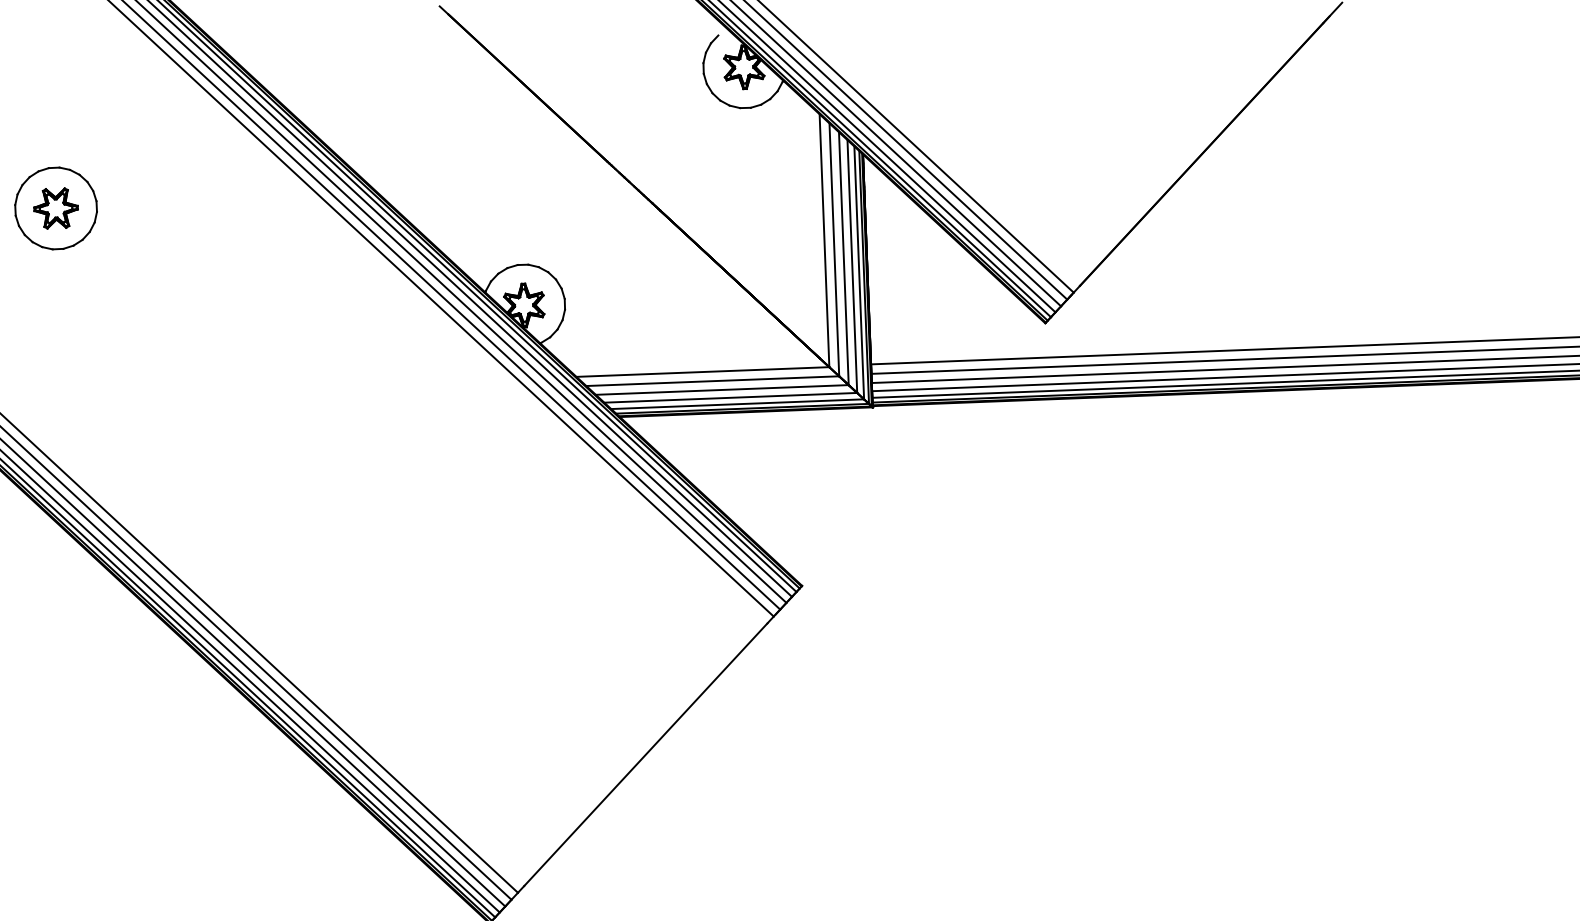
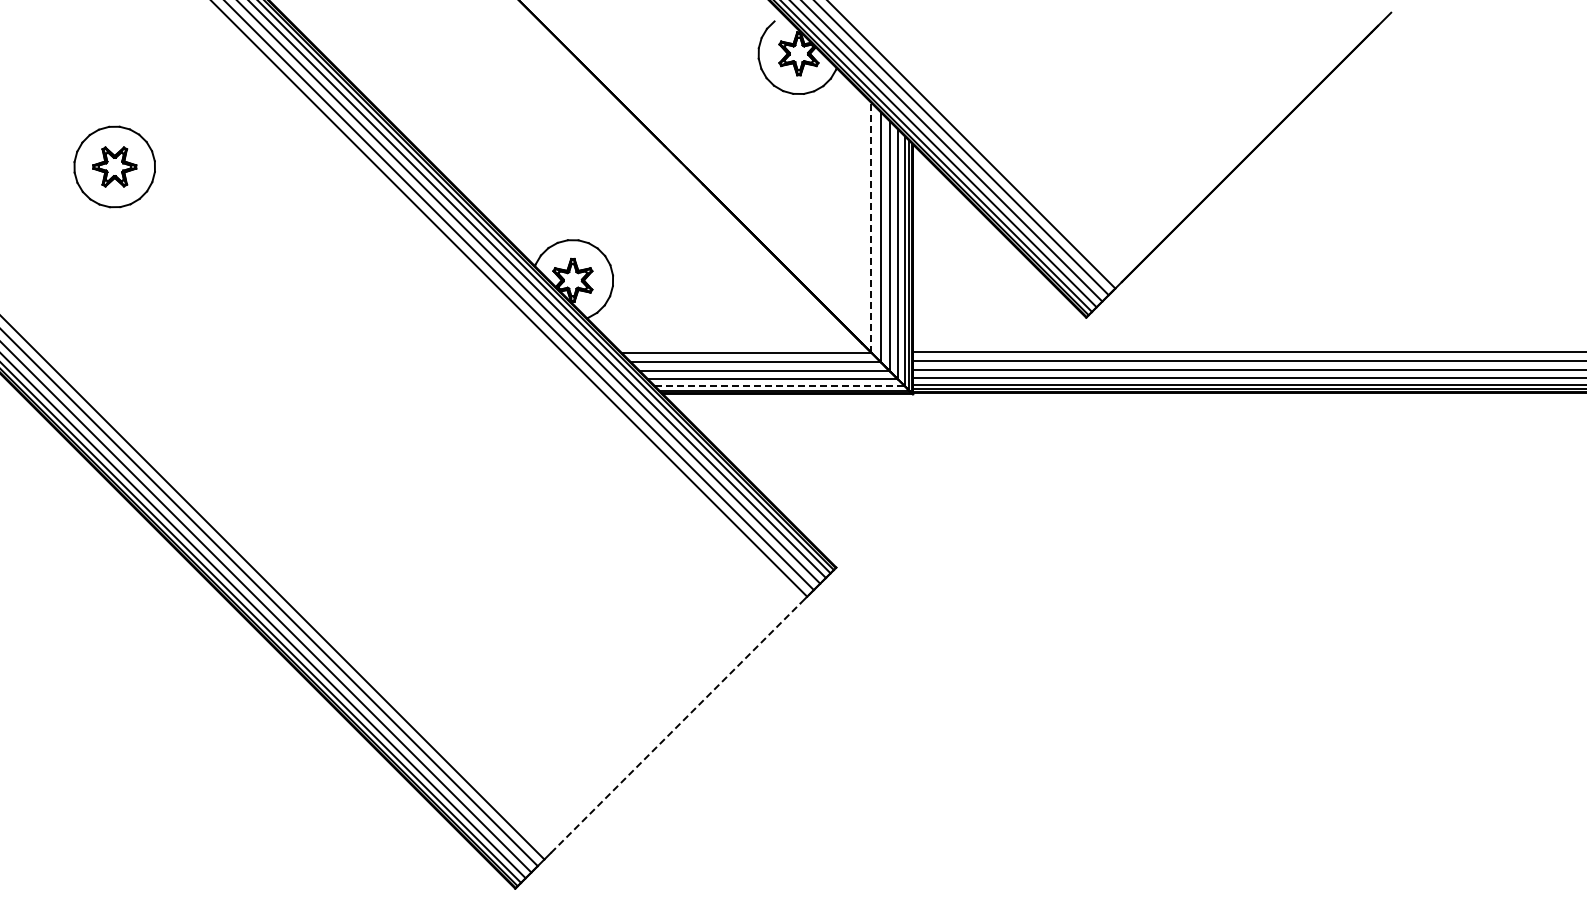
line: (824, 240) -> (871, 227), solid -> dashed
line: (737, 403) -> (779, 385), solid -> dashed
line: (645, 755) -> (675, 728), solid -> dashed

